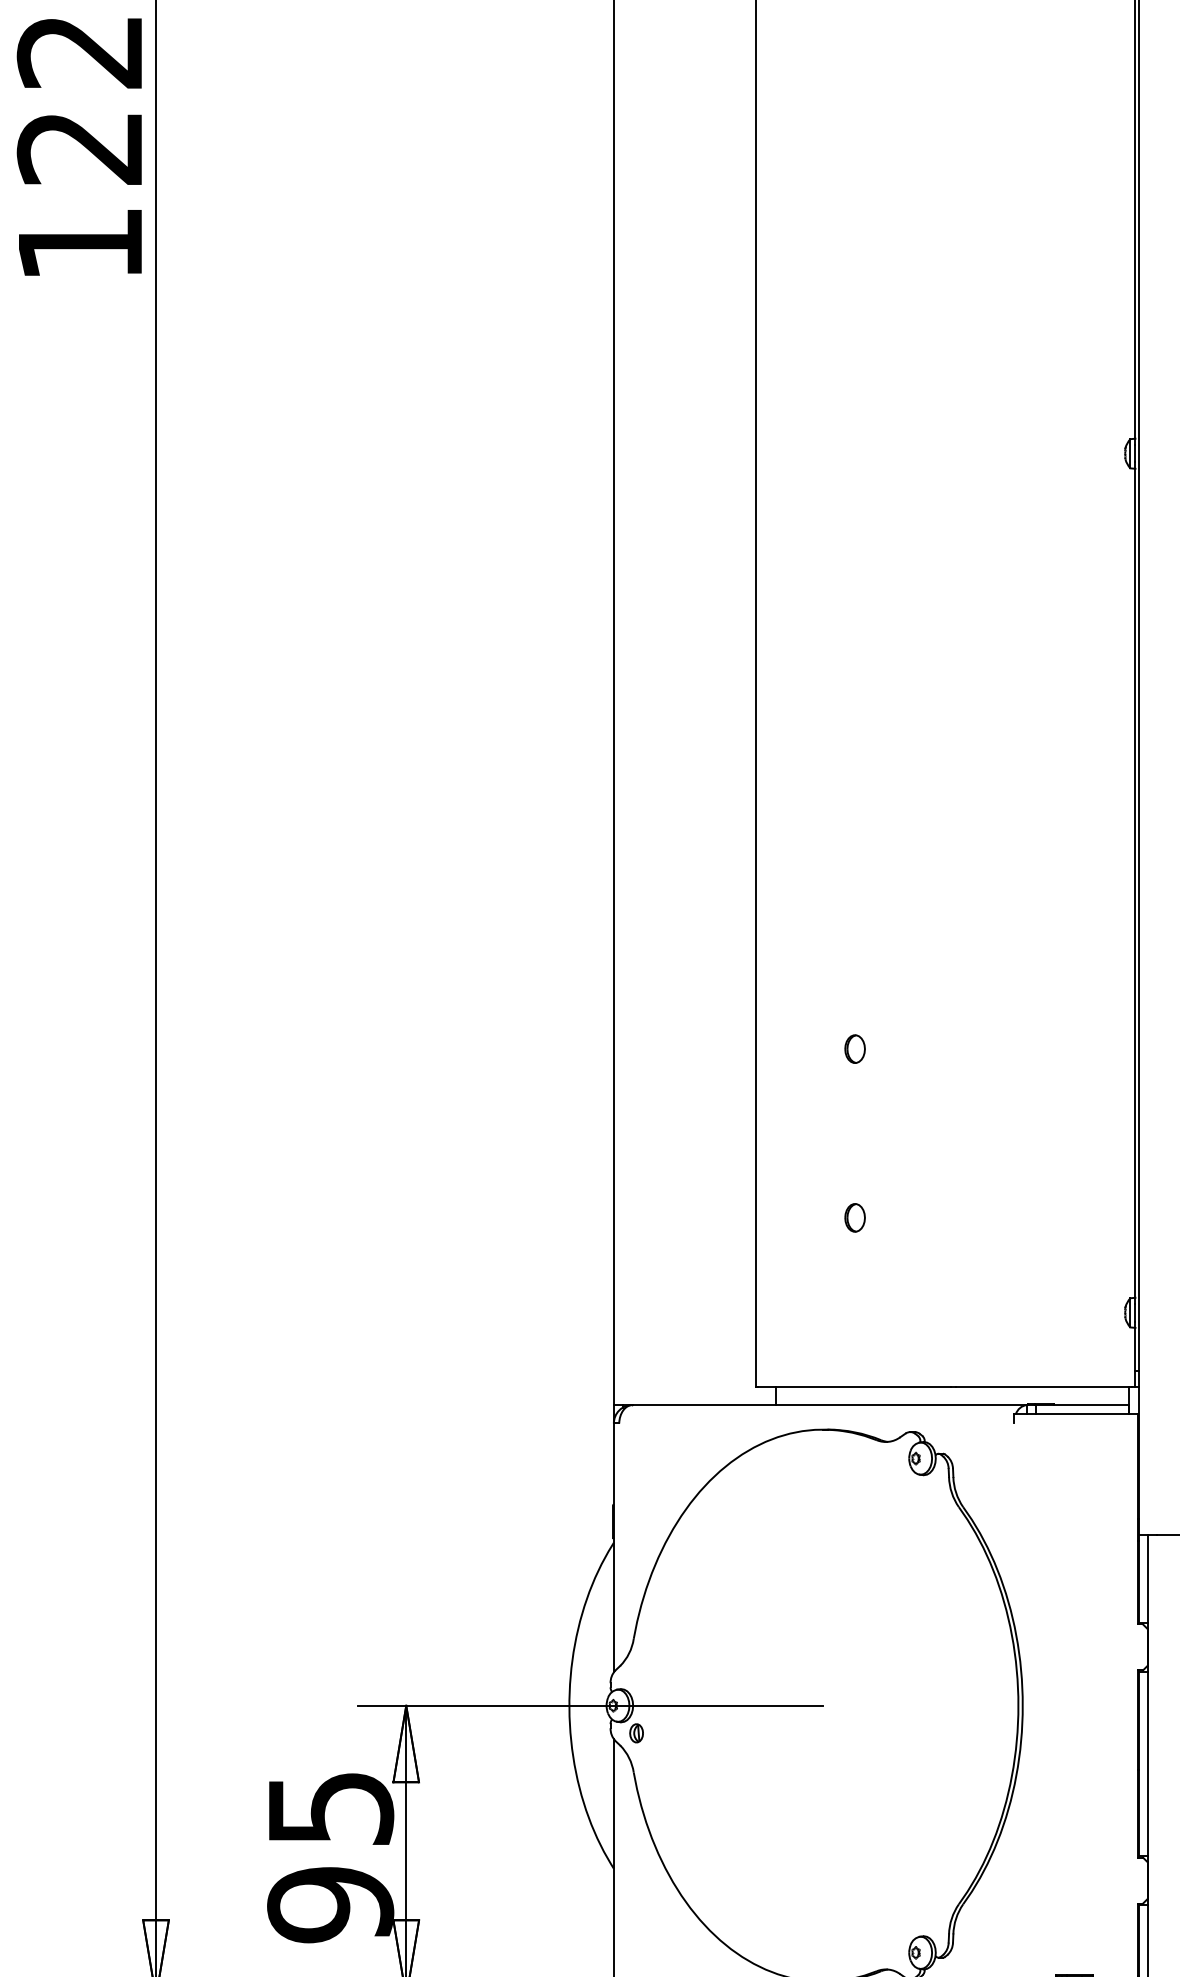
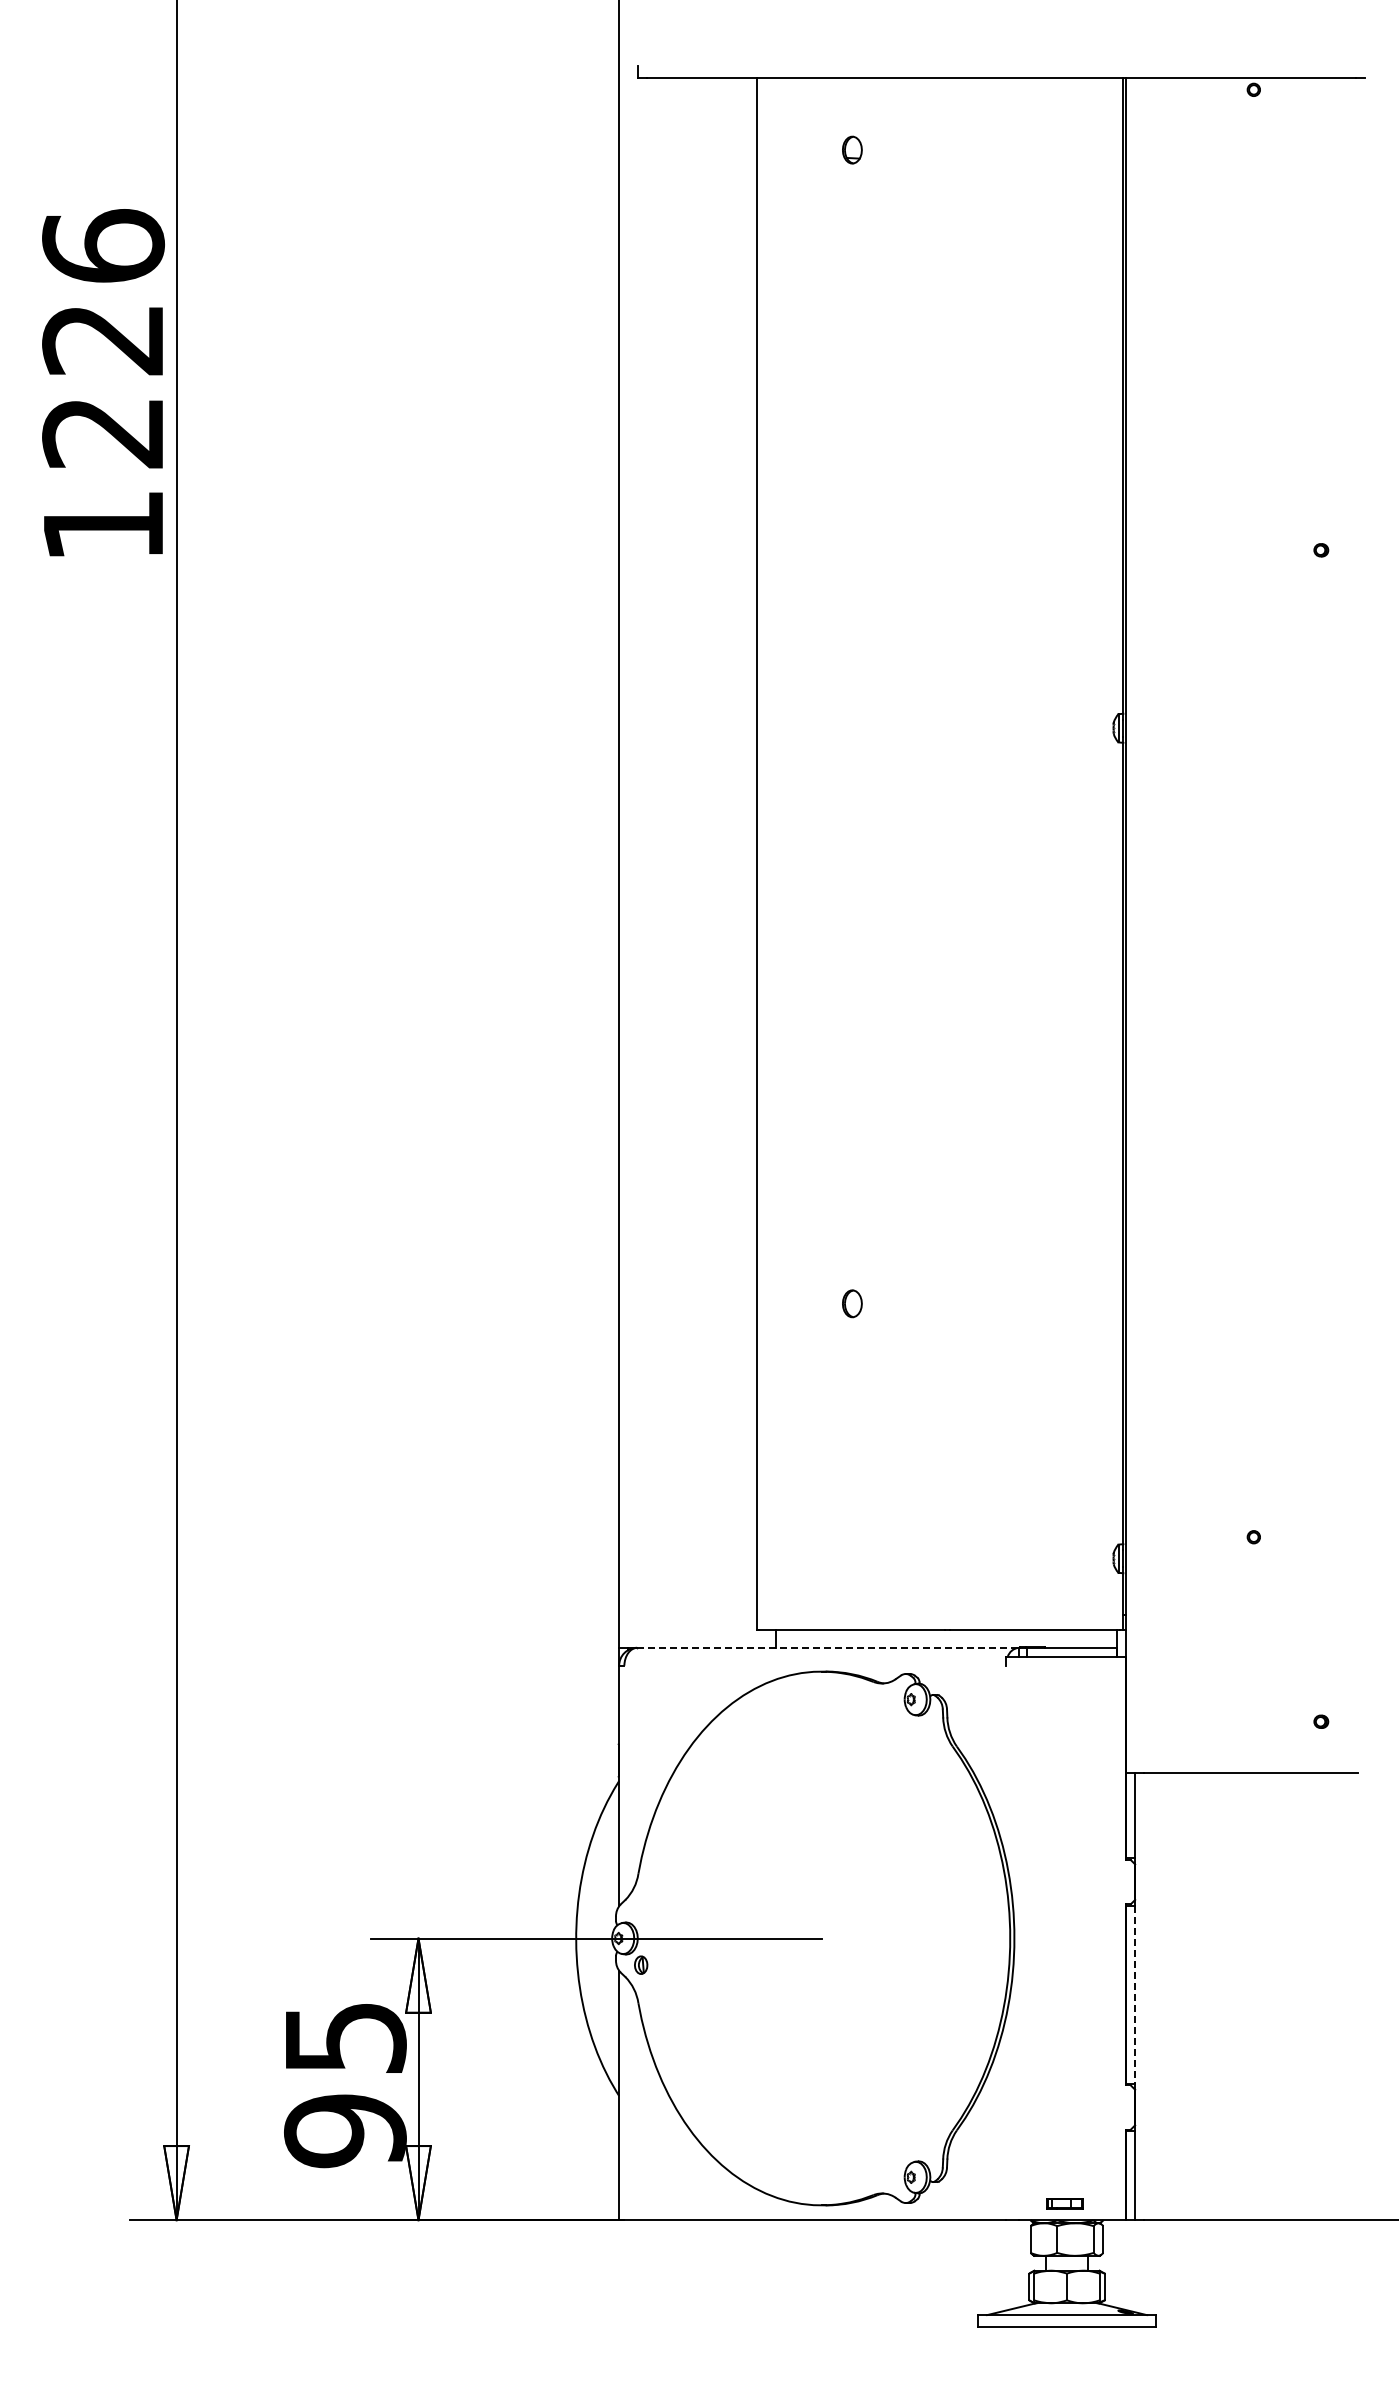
part: (855, 1217) -> (852, 1466), removed
line: (829, 1404) -> (827, 1647), solid -> dashed
line: (1147, 1763) -> (1135, 1994), solid -> dashed

